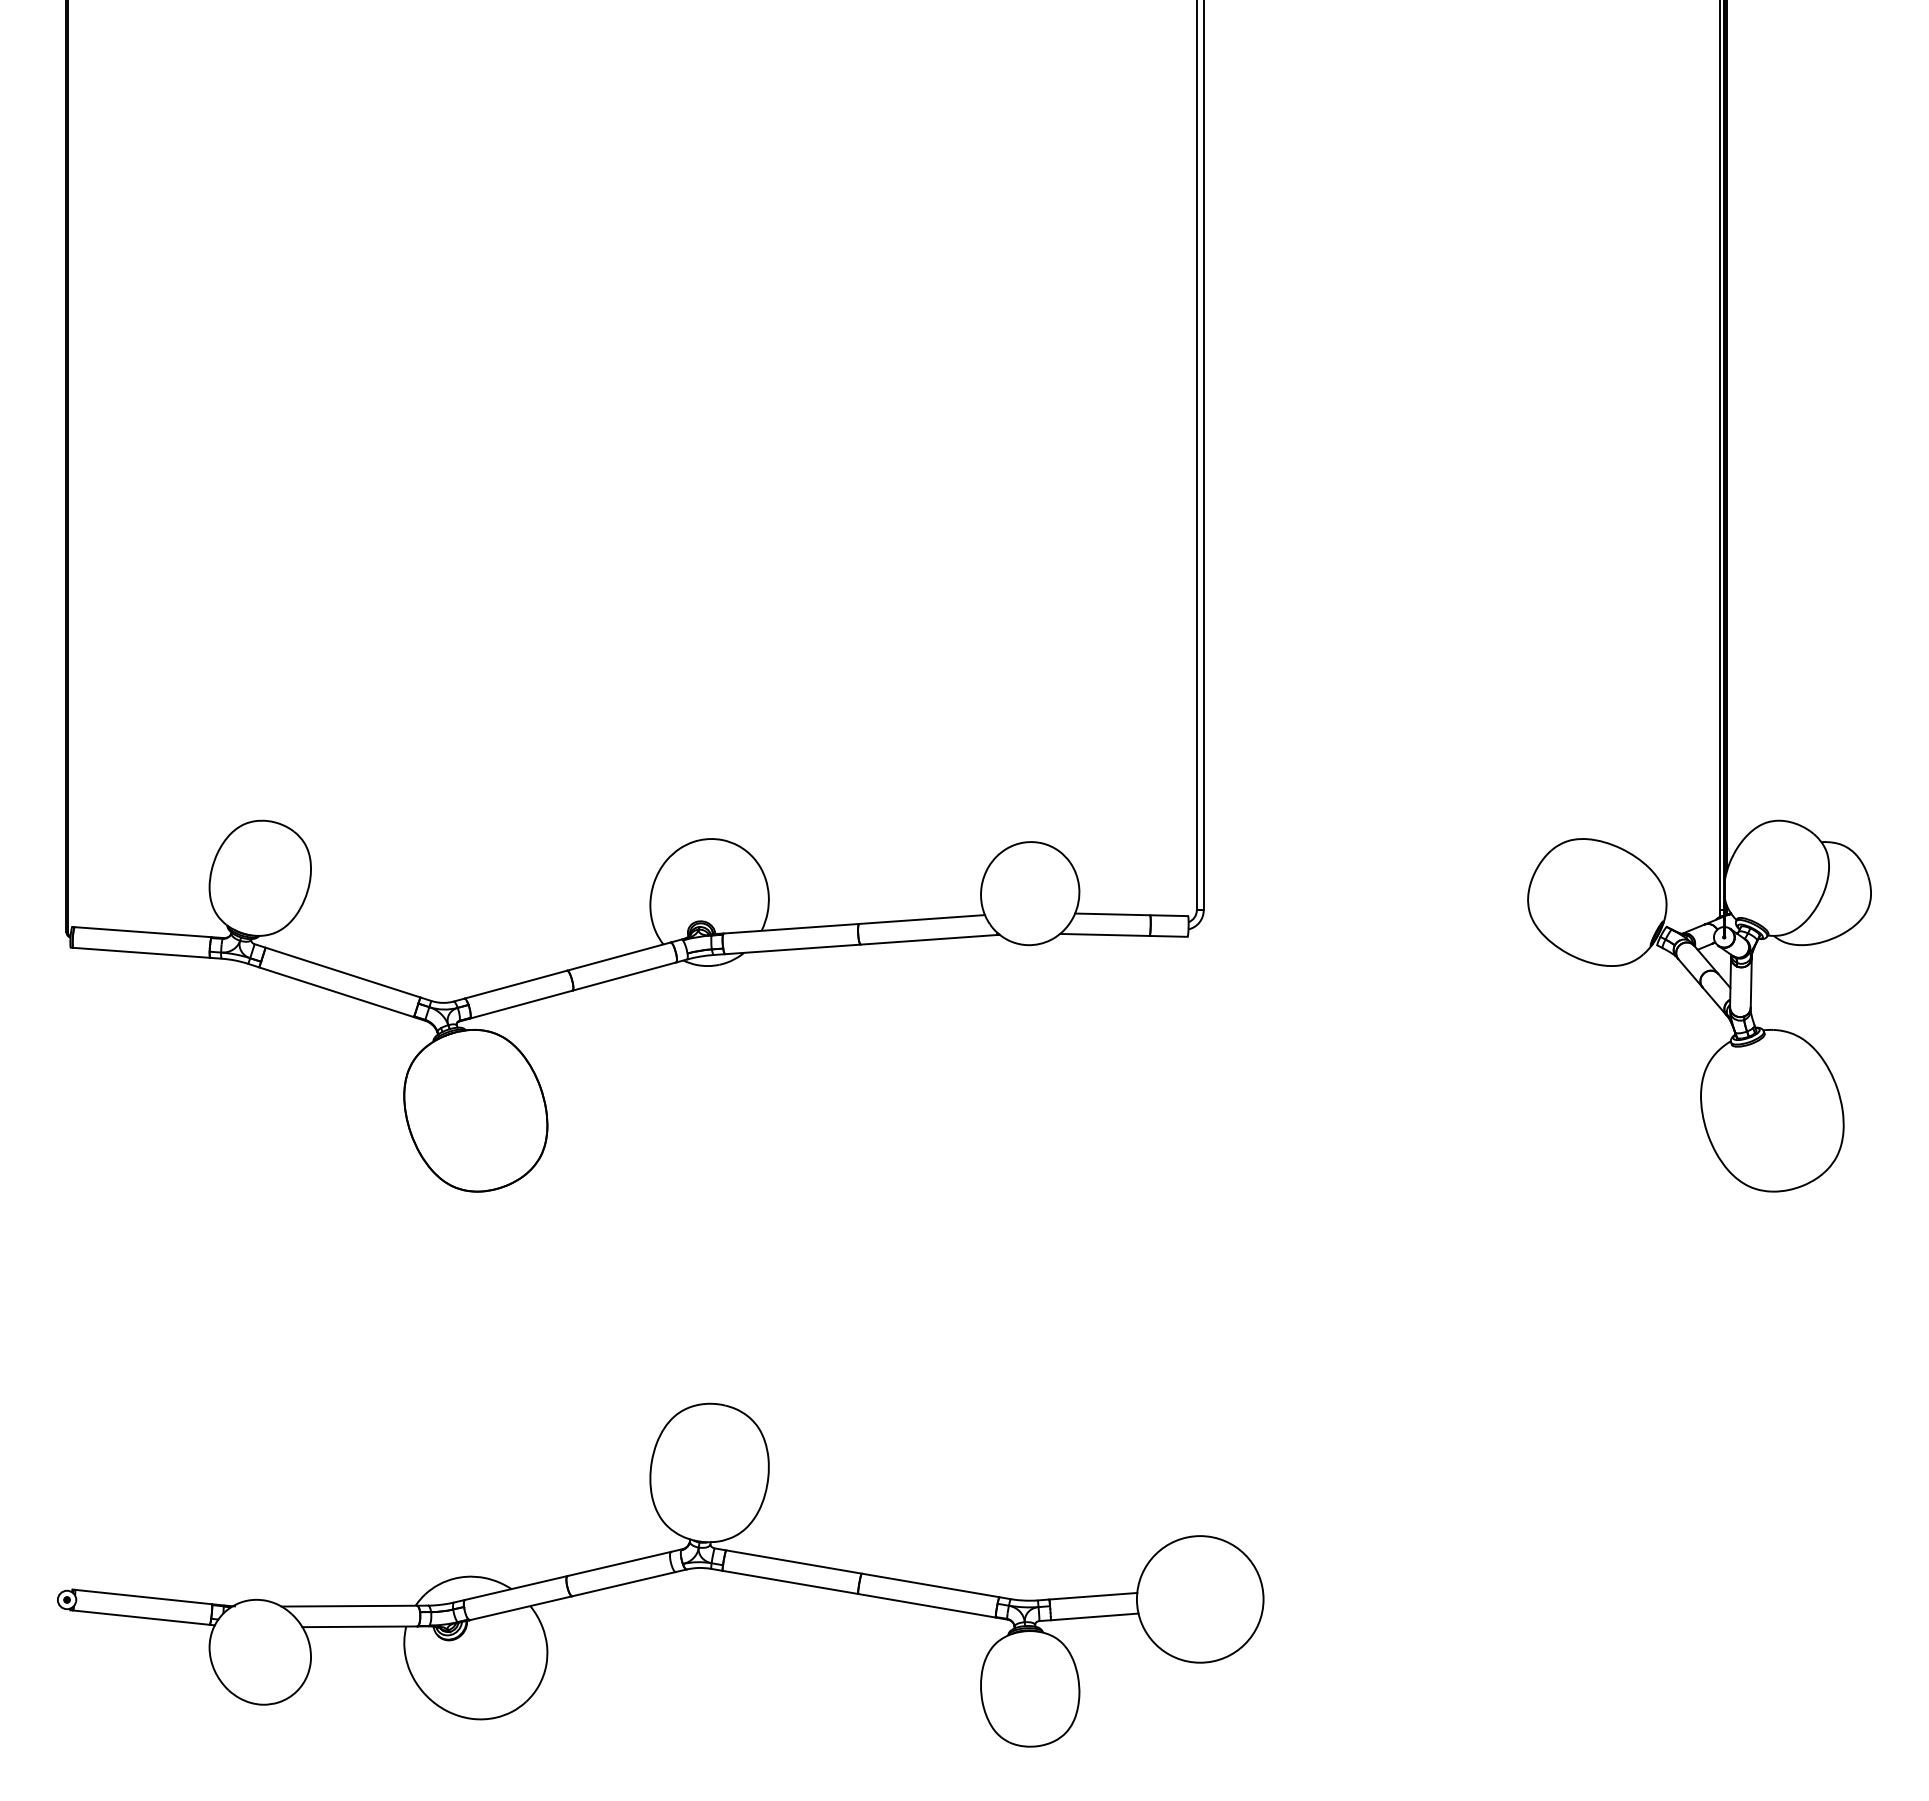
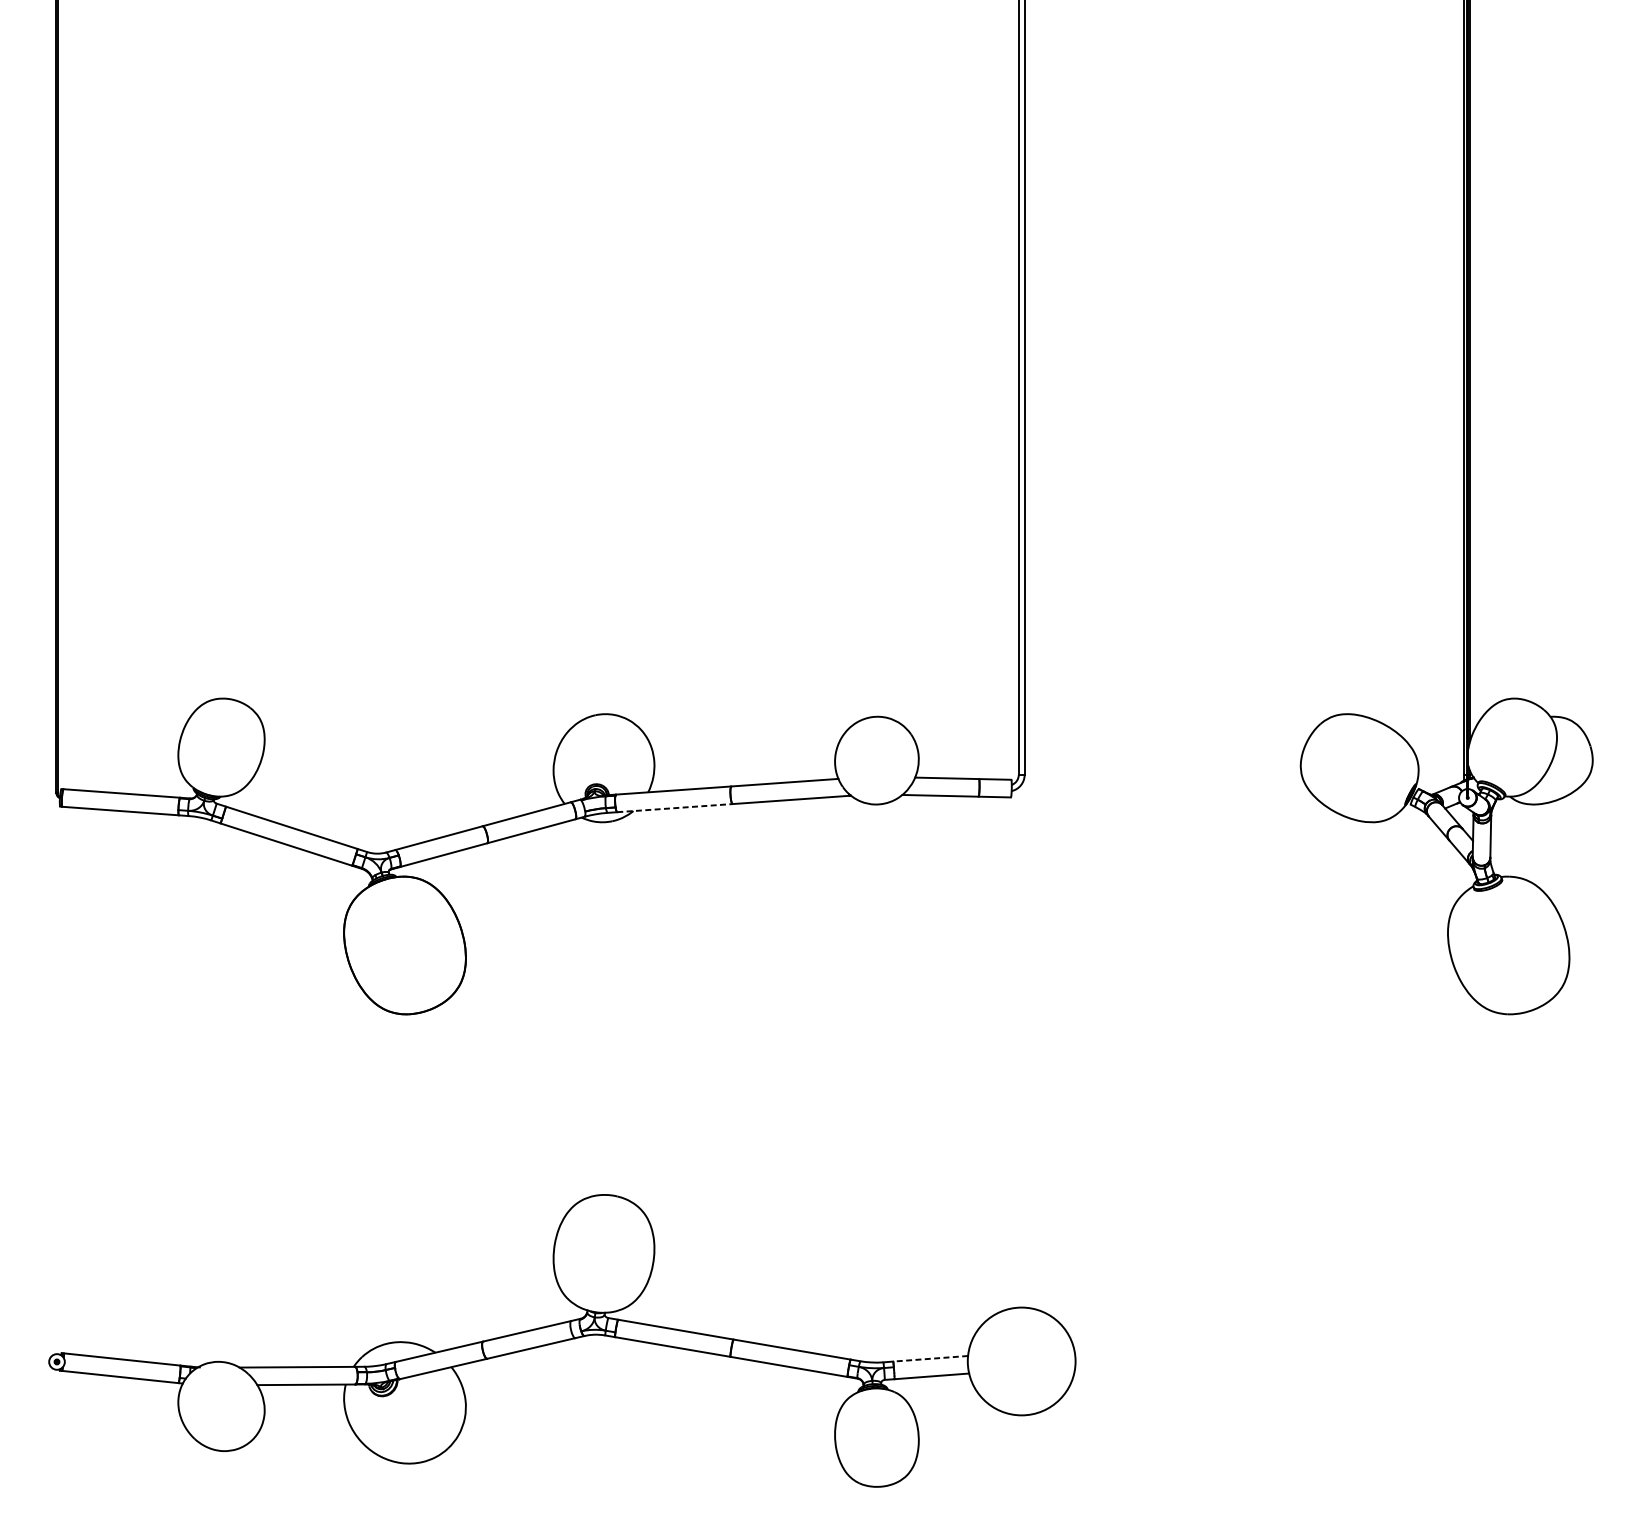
line: (792, 949) -> (674, 808), solid -> dashed
line: (1092, 1596) -> (929, 1359), solid -> dashed

